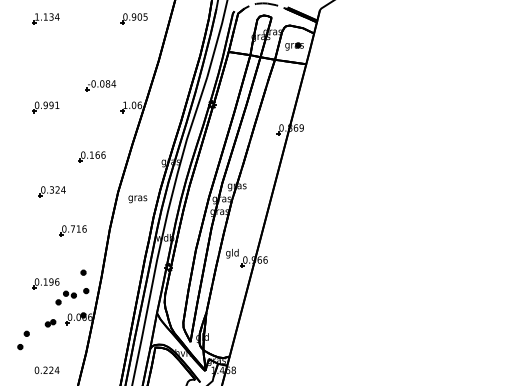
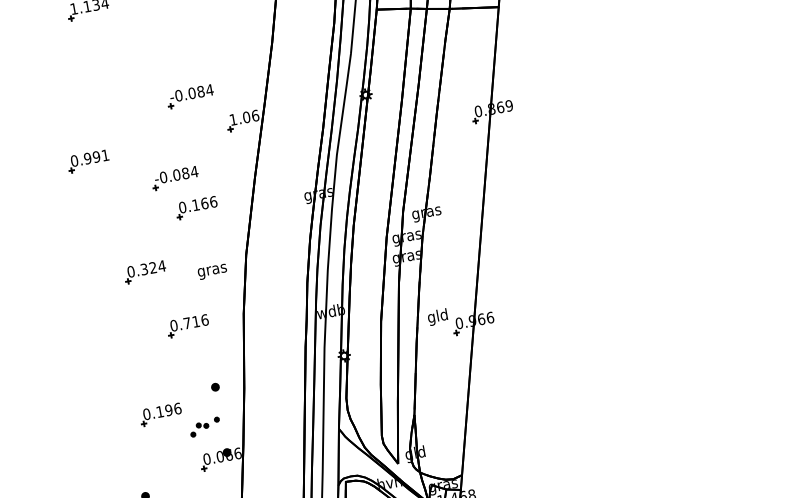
part: (45, 107) -> (88, 161), moved
part: (81, 135) -> (174, 177), added
text: (137, 199) -> (212, 272), moved
part: (72, 296) -> (205, 426), size x0.6
part: (50, 323) -> (178, 474), removed

